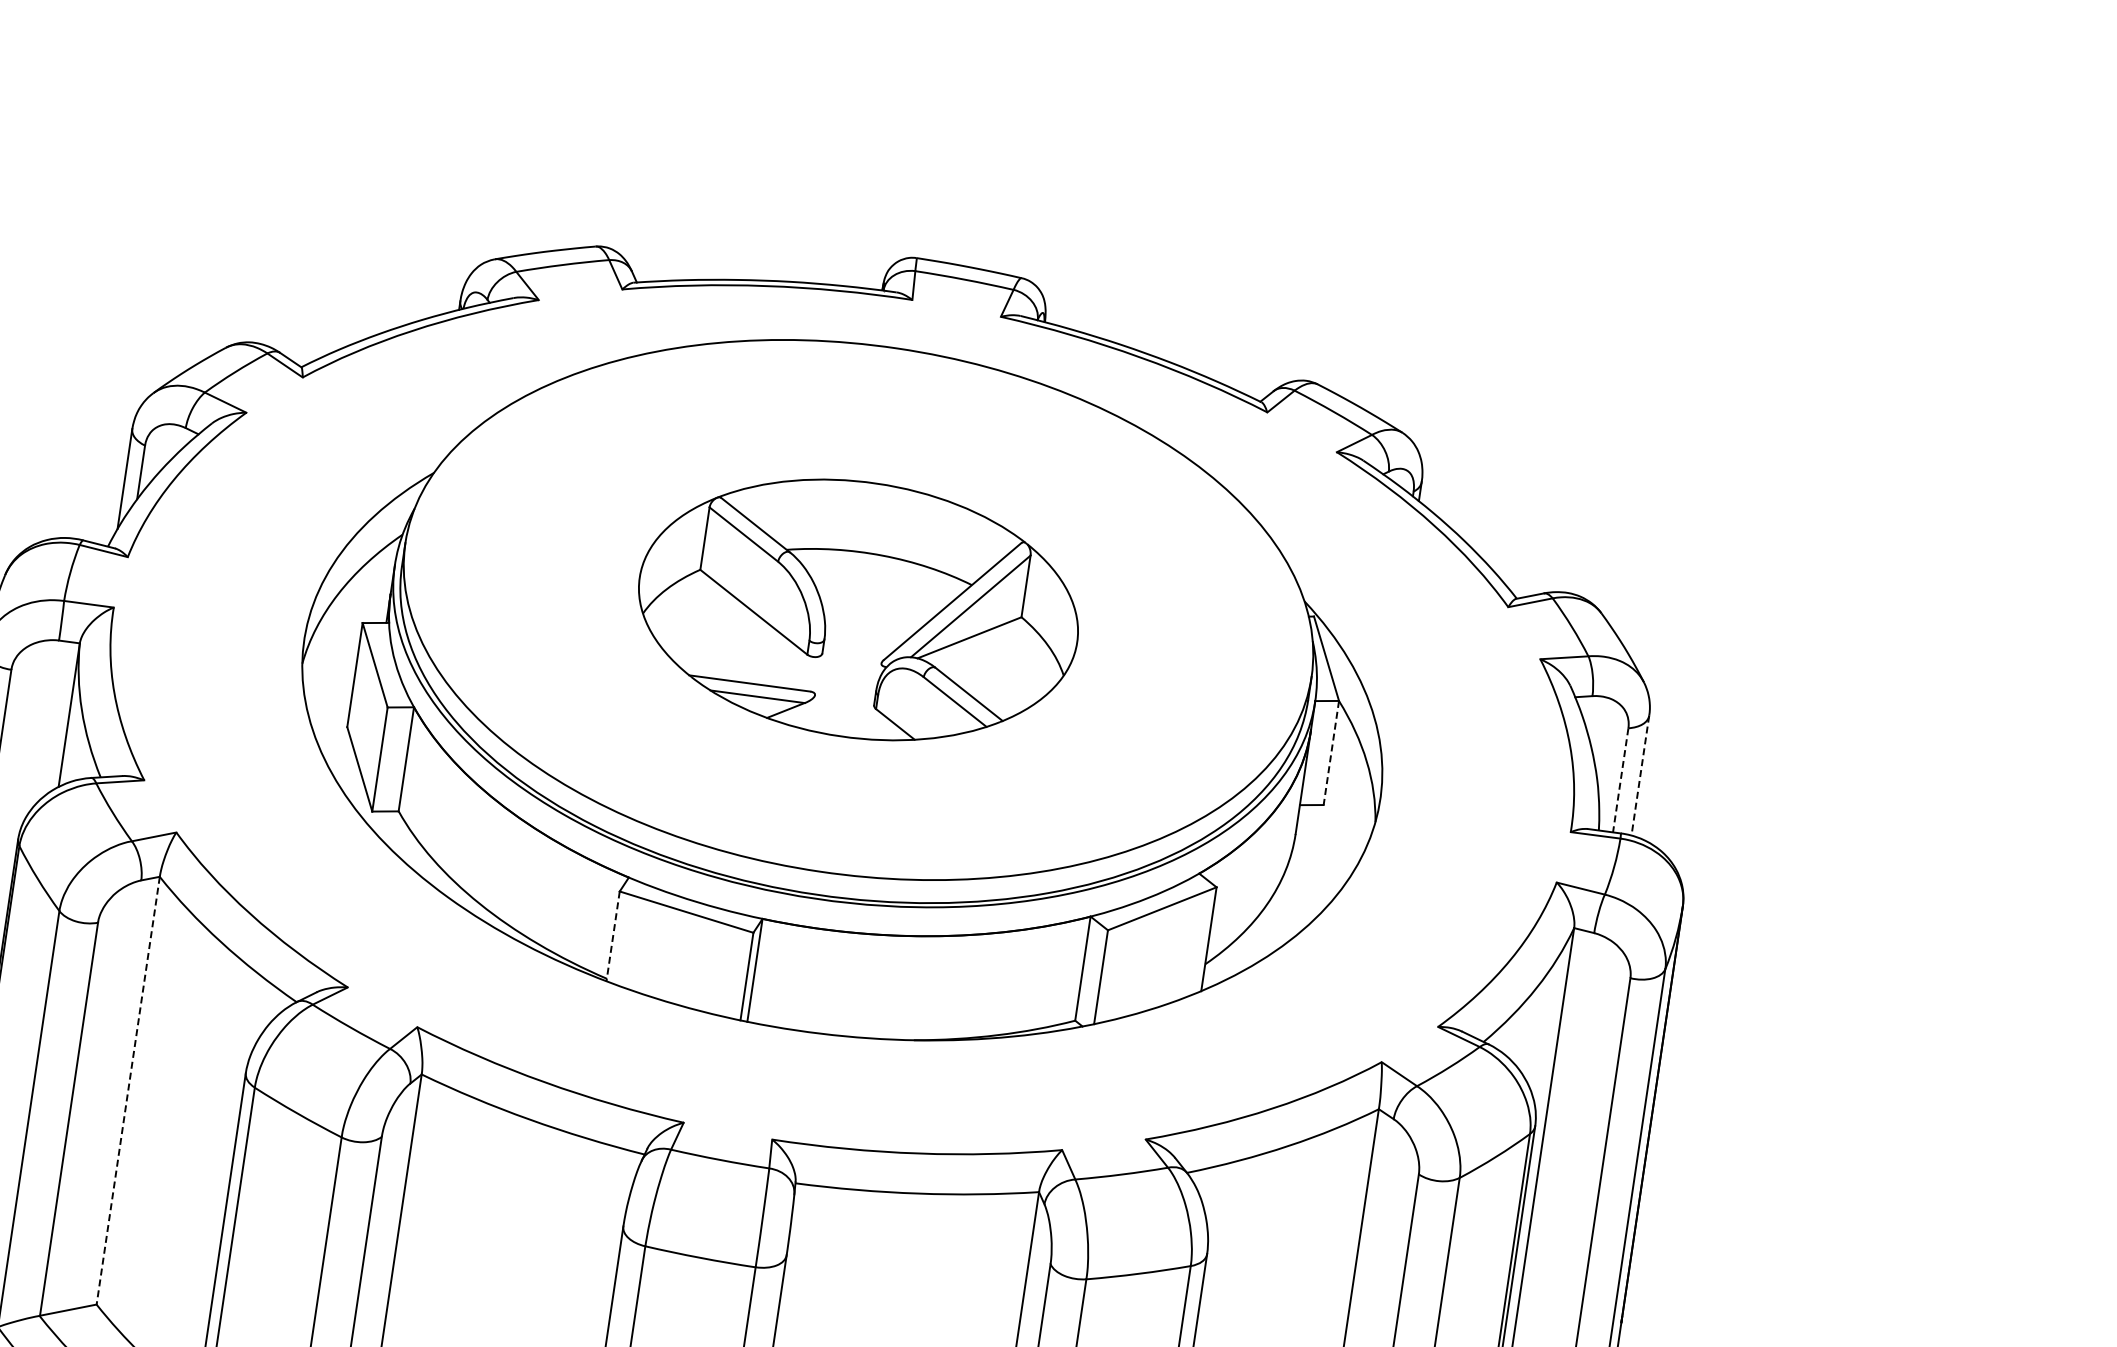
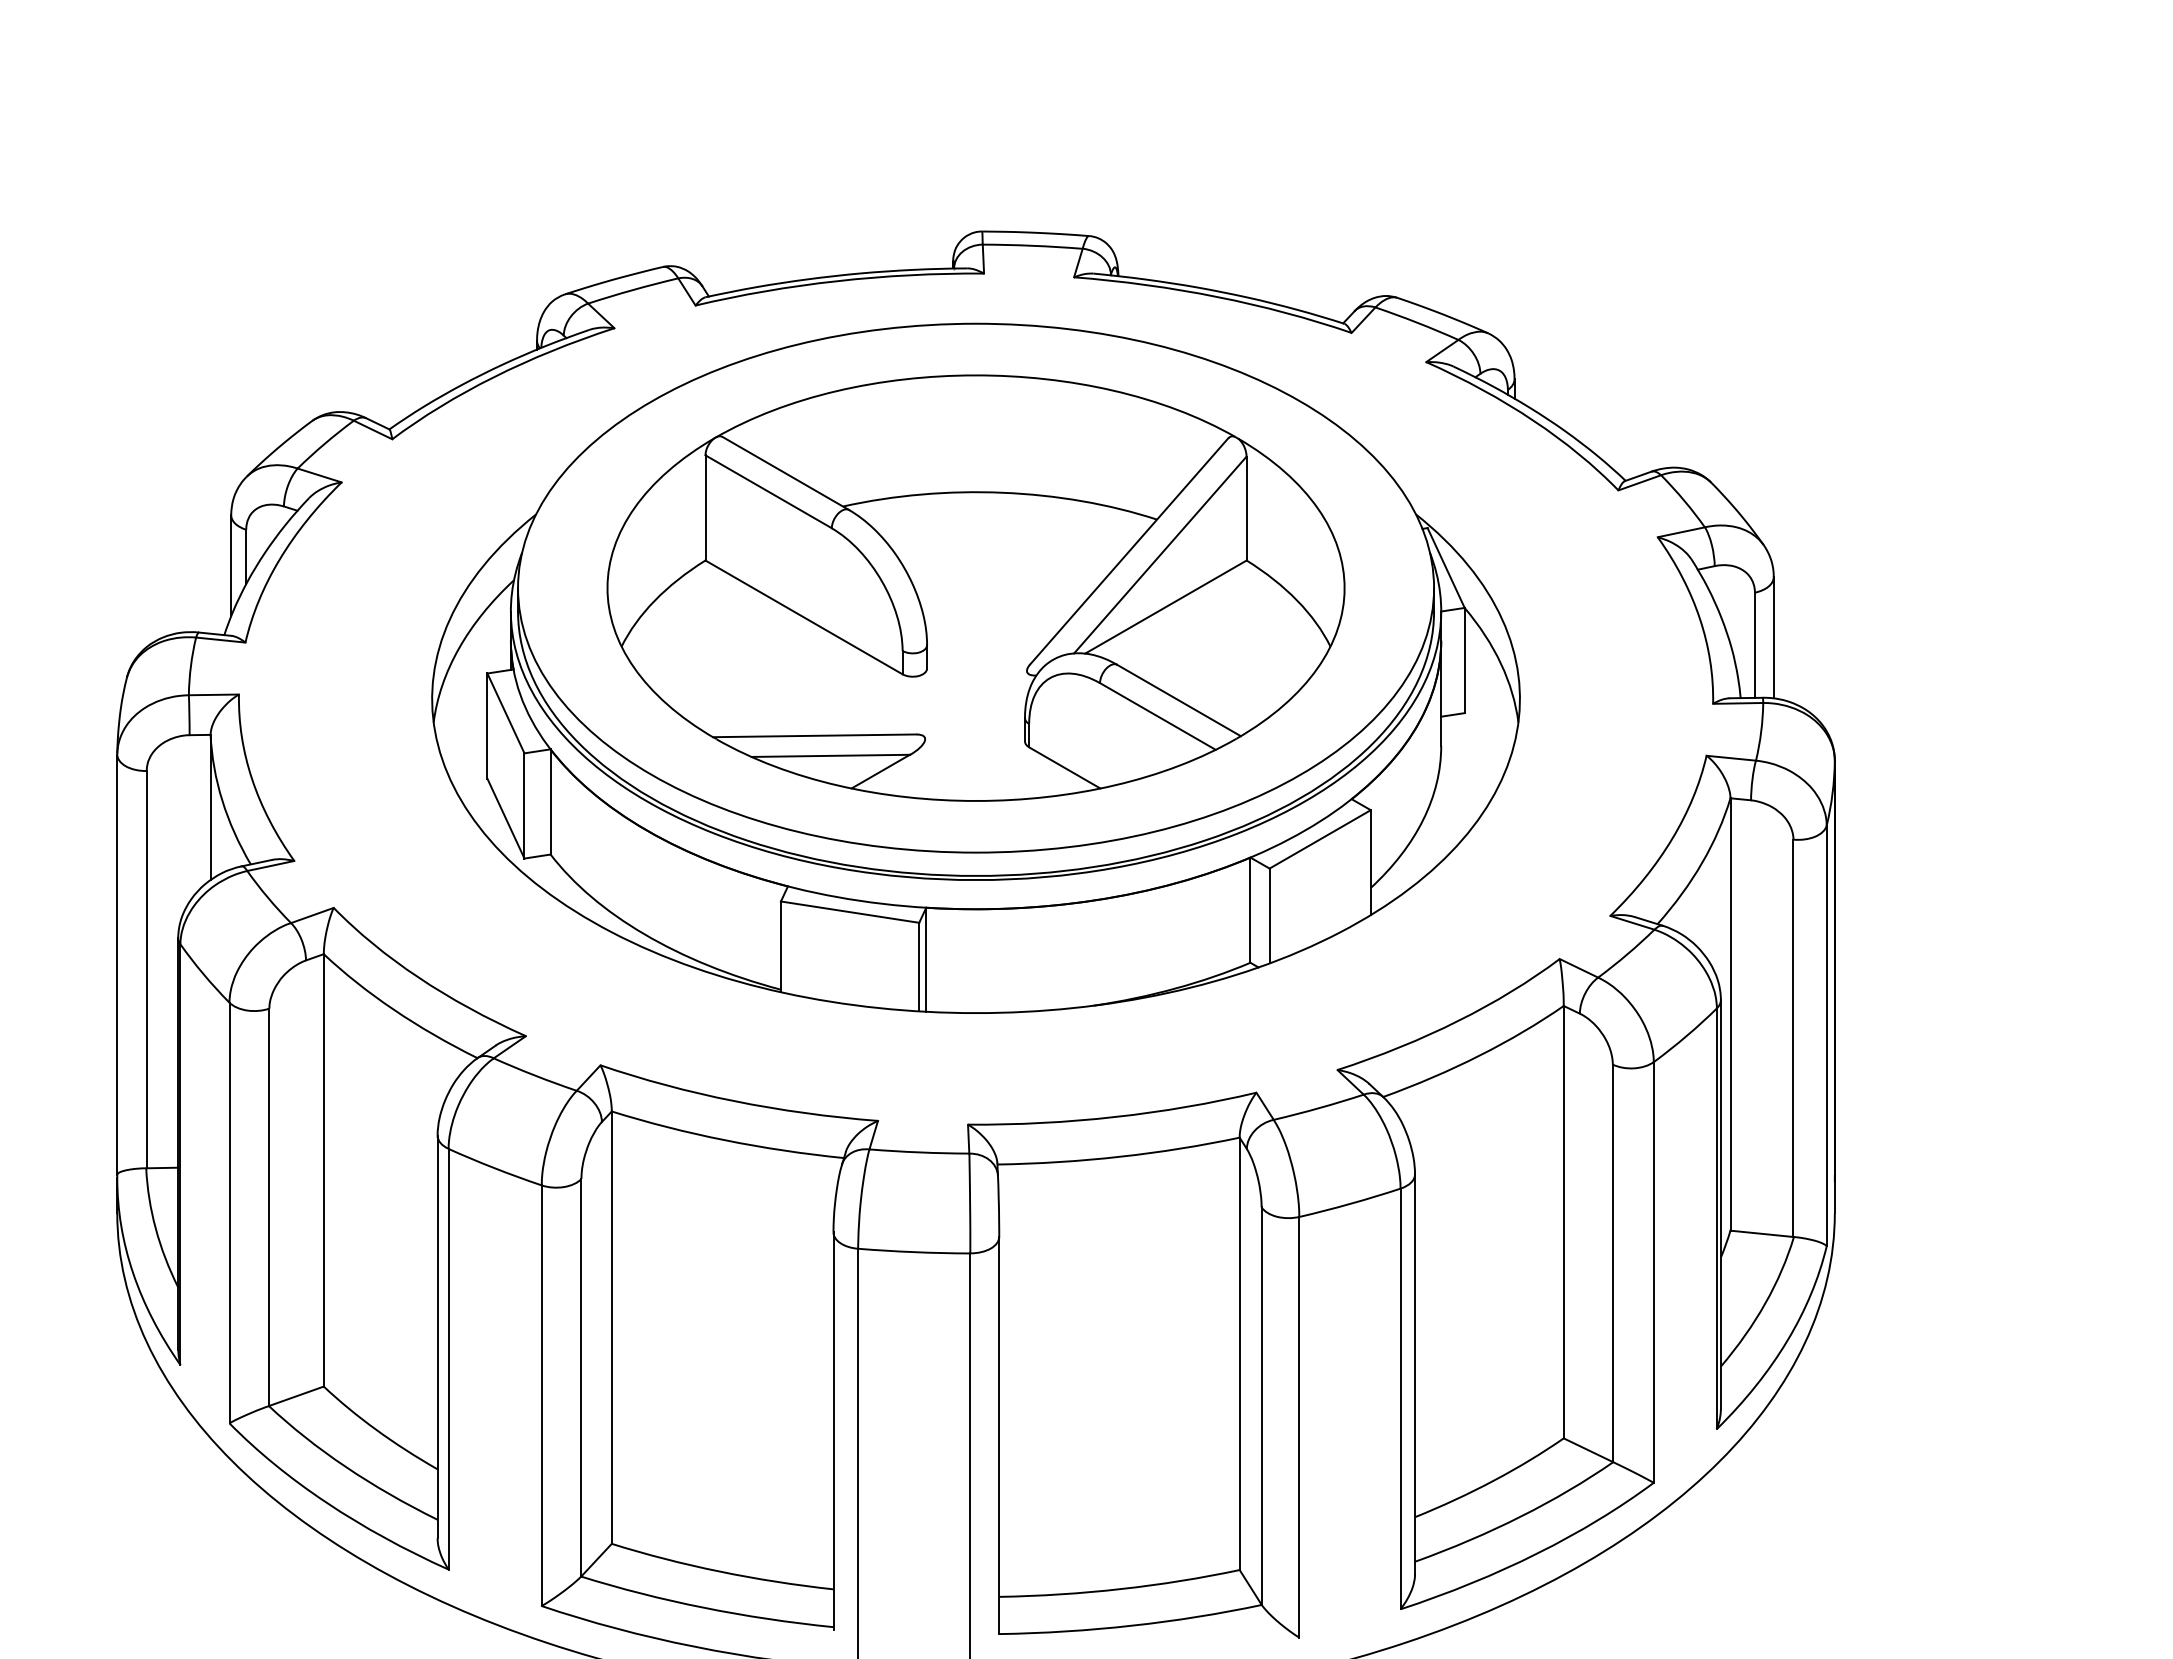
part: (858, 609) -> (975, 587), size x1.67
line: (1331, 752) -> (1464, 660), dashed -> solid
line: (1640, 775) -> (1773, 637), dashed -> solid
line: (1620, 780) -> (1754, 645), dashed -> solid
line: (612, 936) -> (780, 947), dashed -> solid
line: (127, 1090) -> (323, 1170), dashed -> solid

